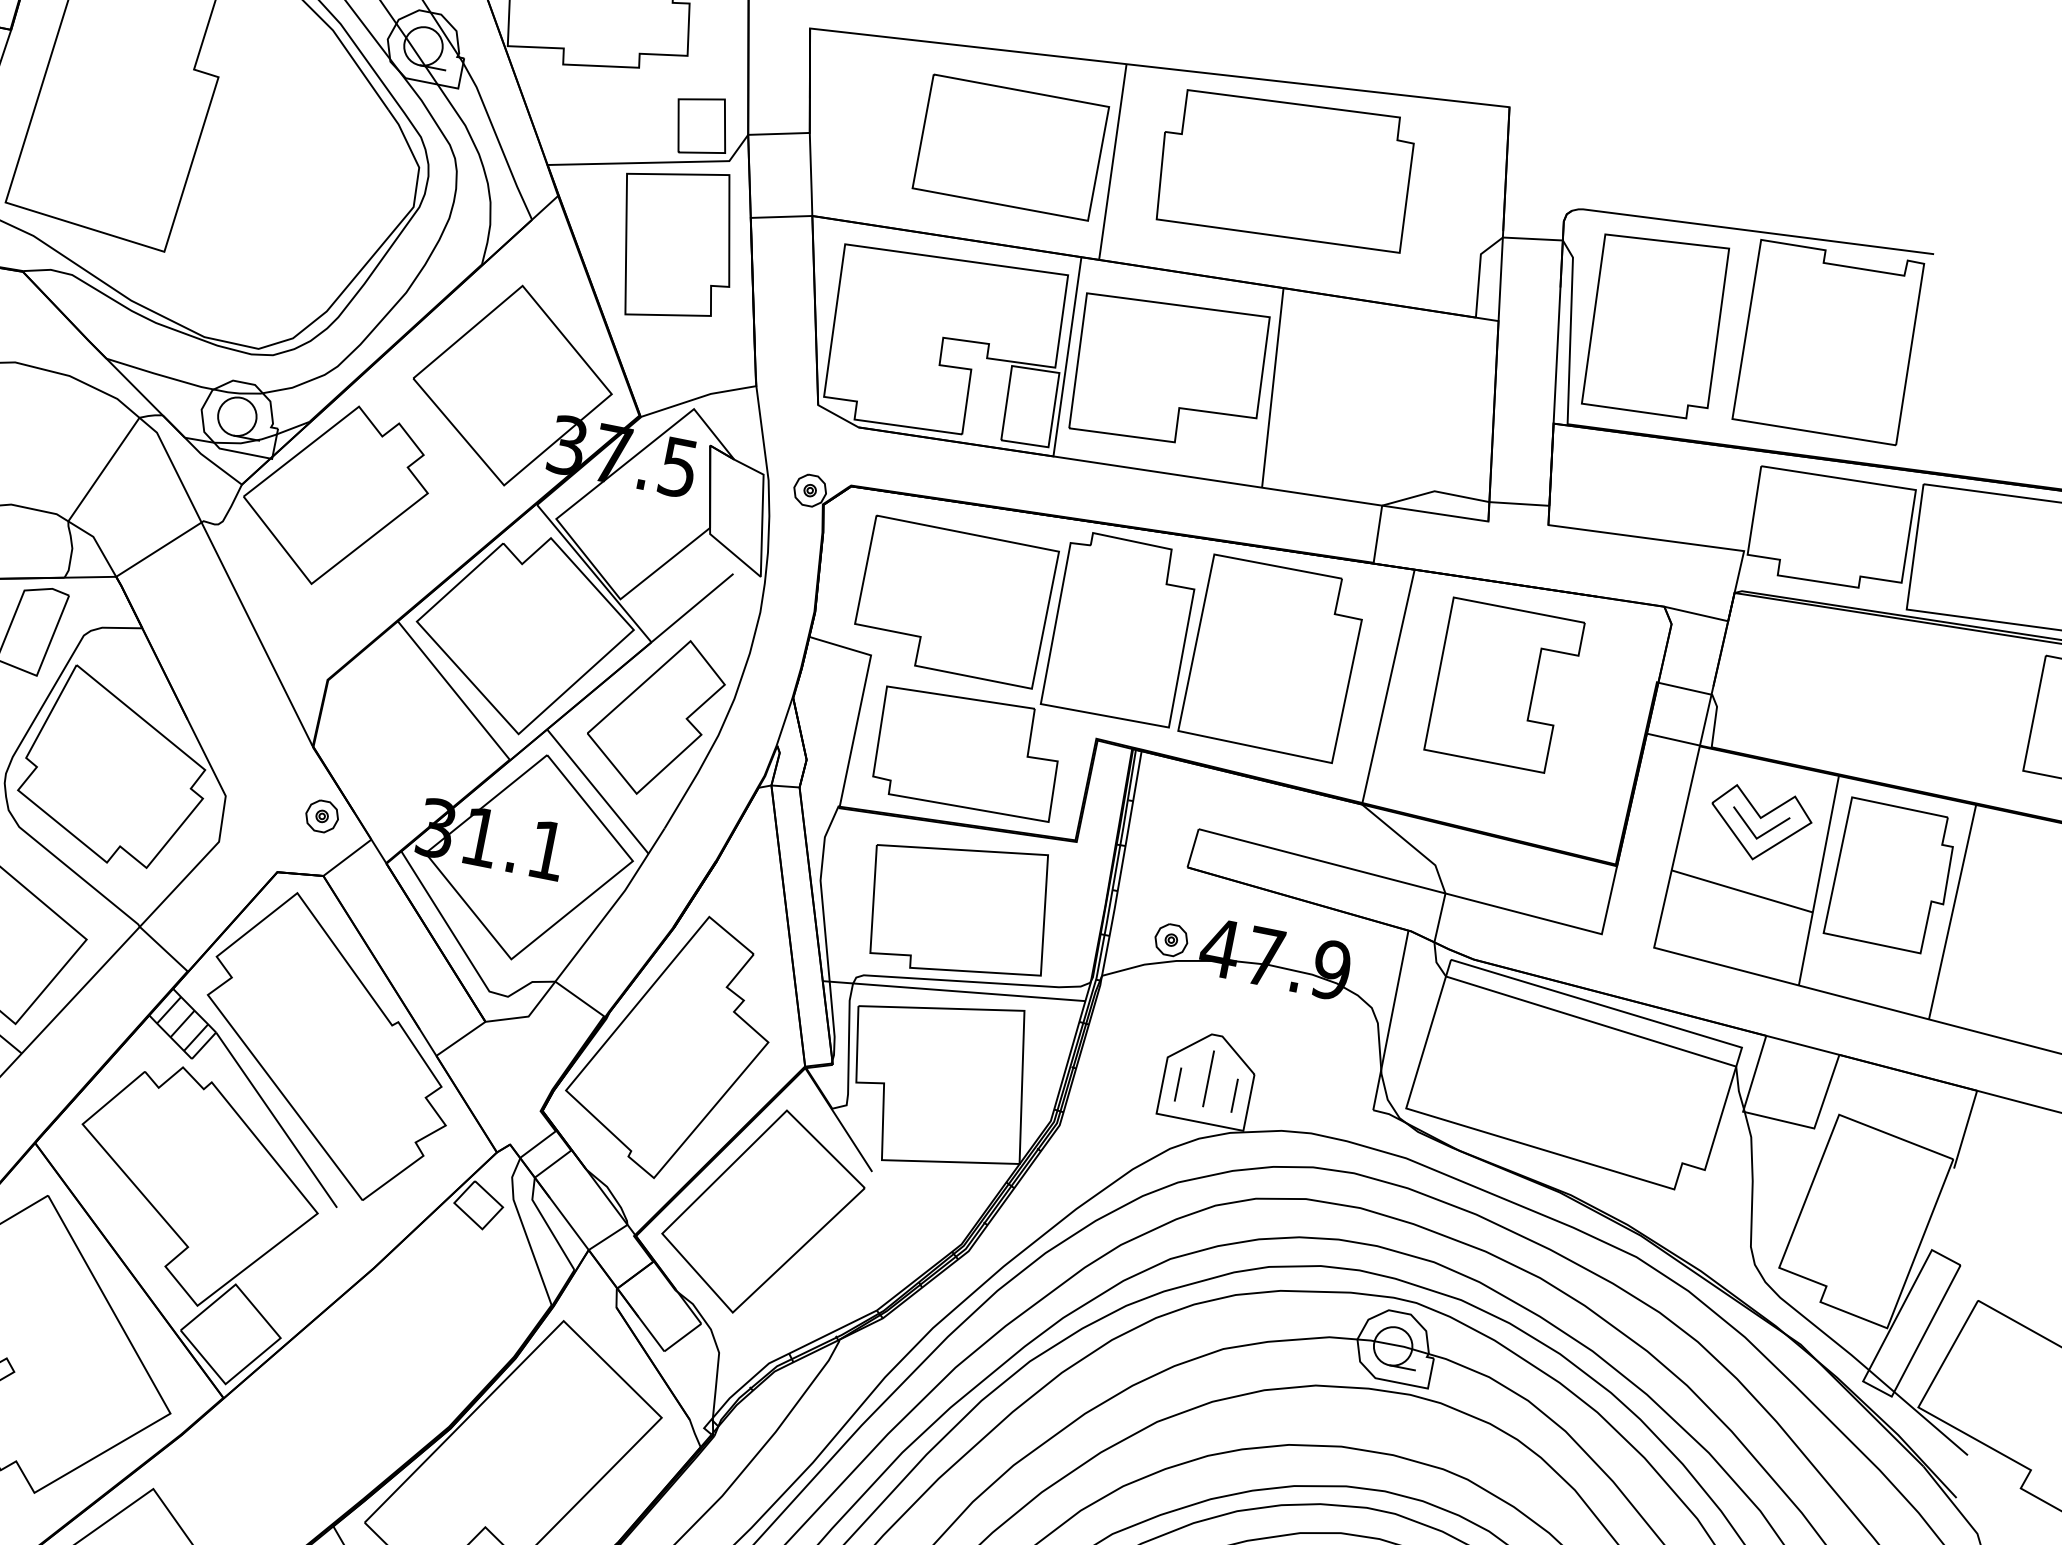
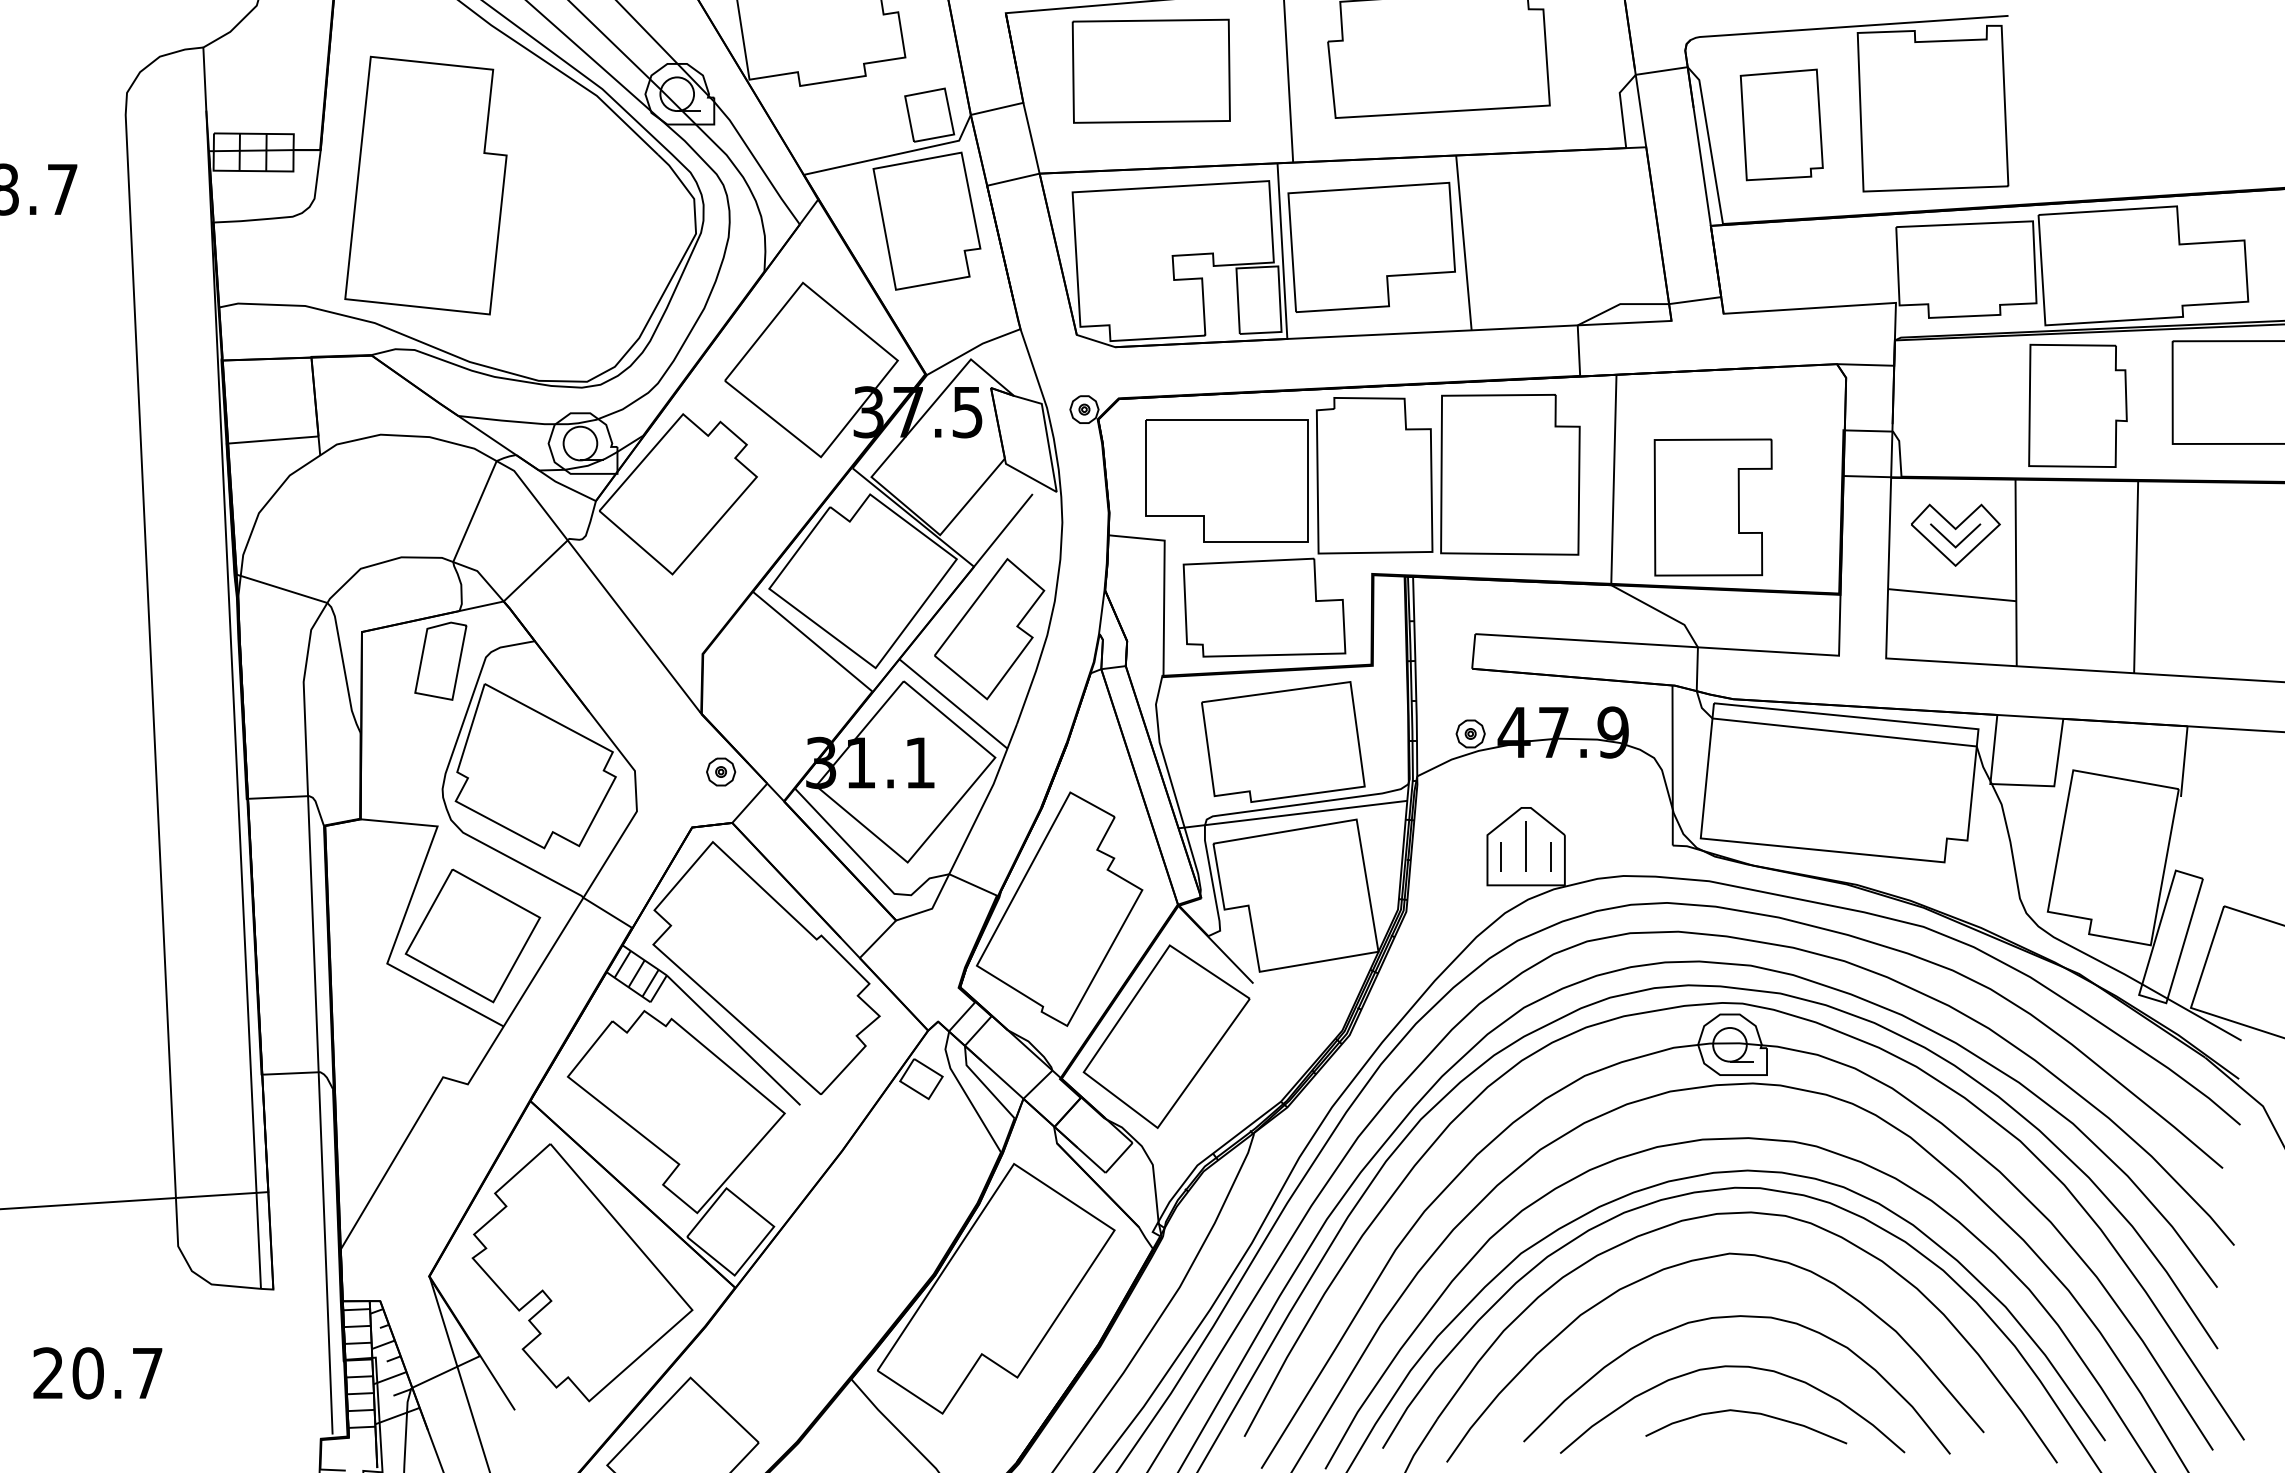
part: (1010, 146) -> (1150, 70), moved
part: (1655, 325) -> (1781, 124), size x0.7
part: (1503, 686) -> (1712, 507), moved
part: (1891, 875) -> (2077, 405), moved

